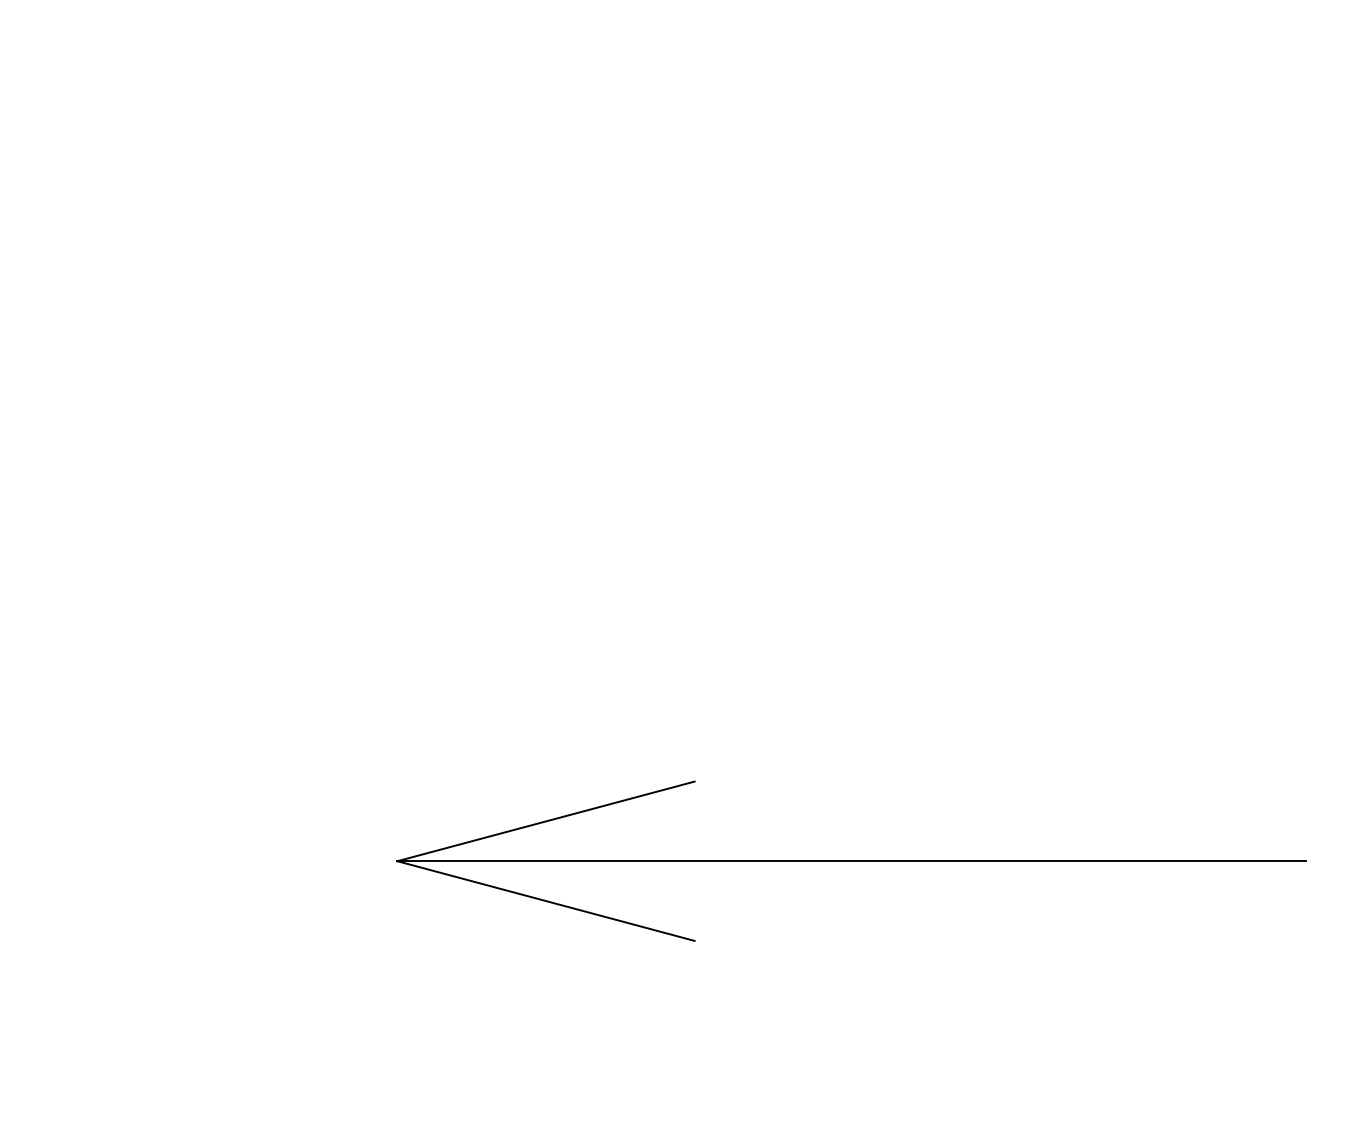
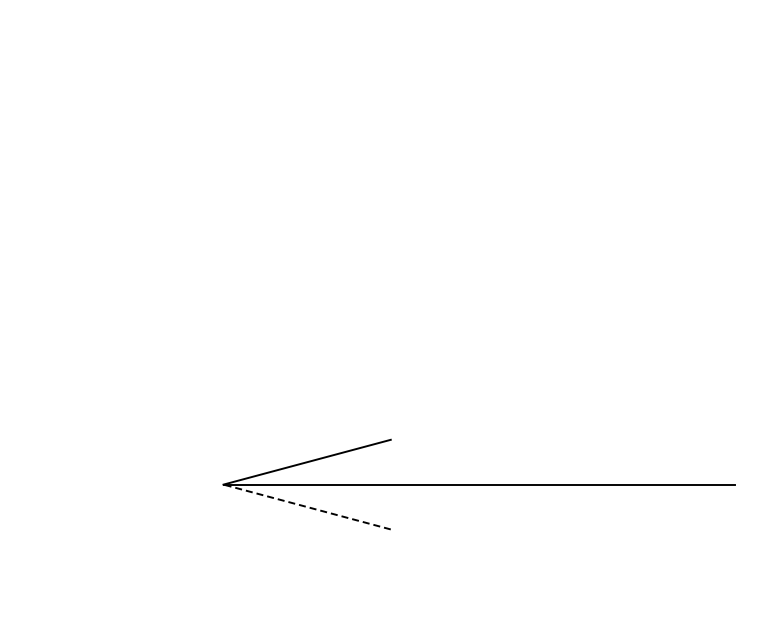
line: (546, 901) -> (307, 507), solid -> dashed

